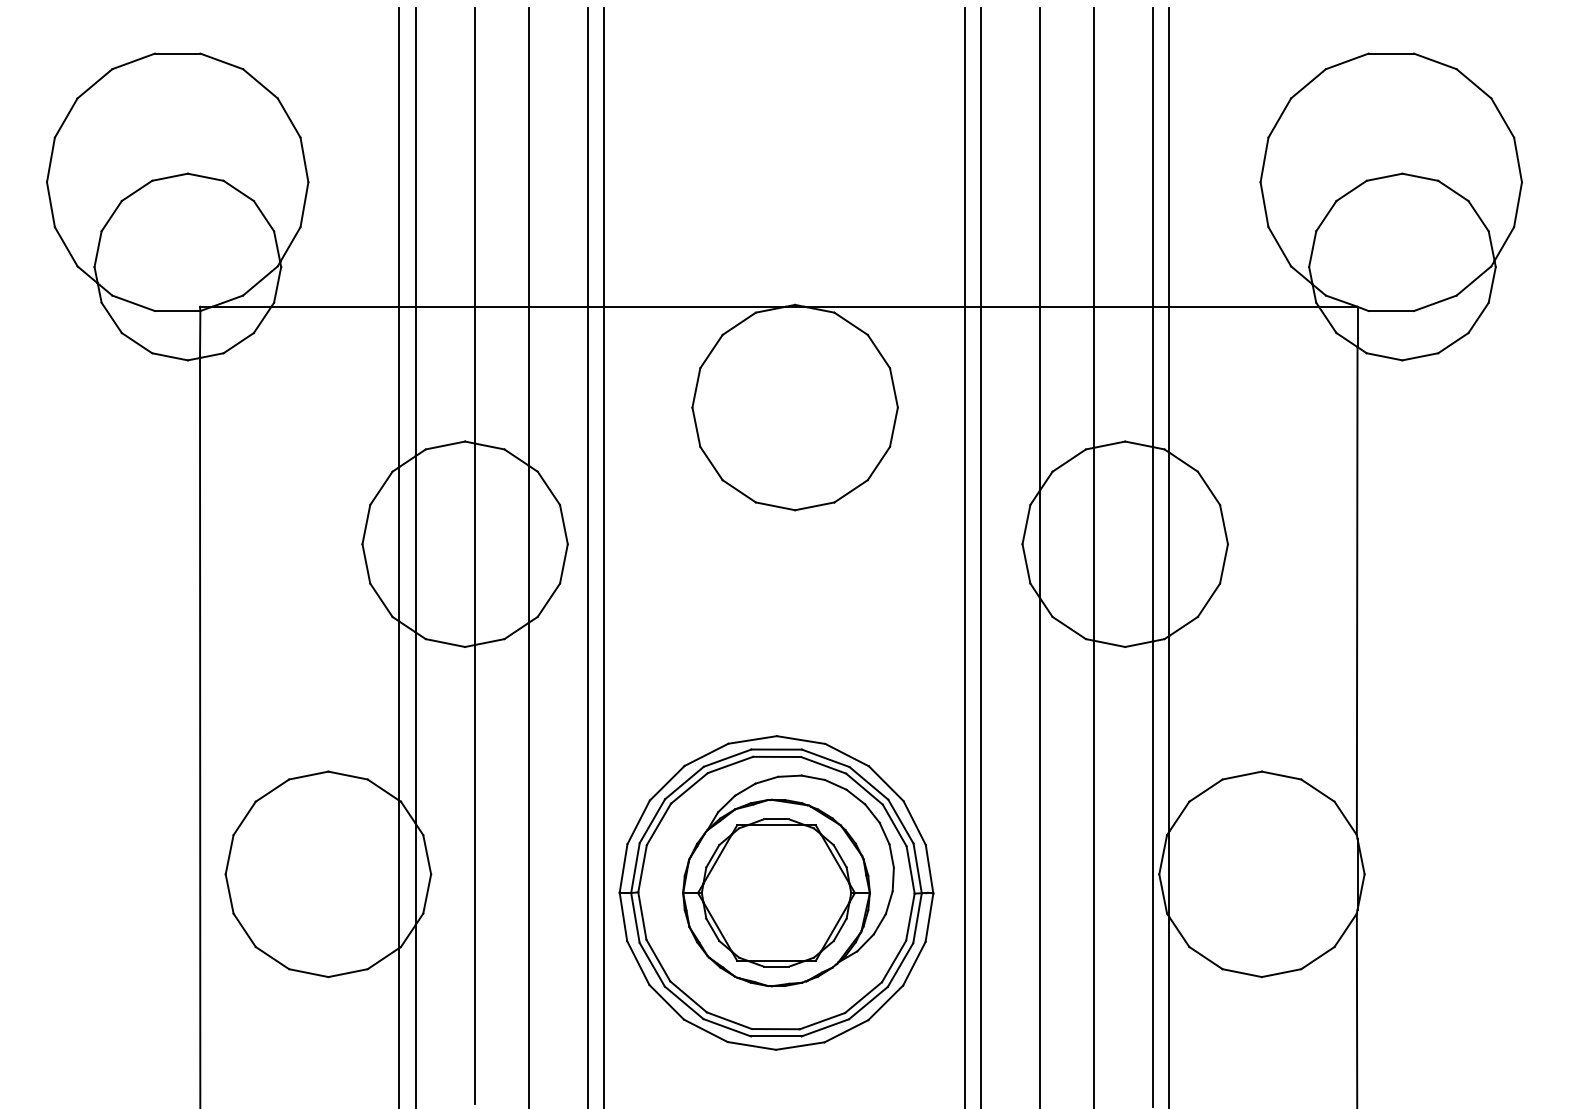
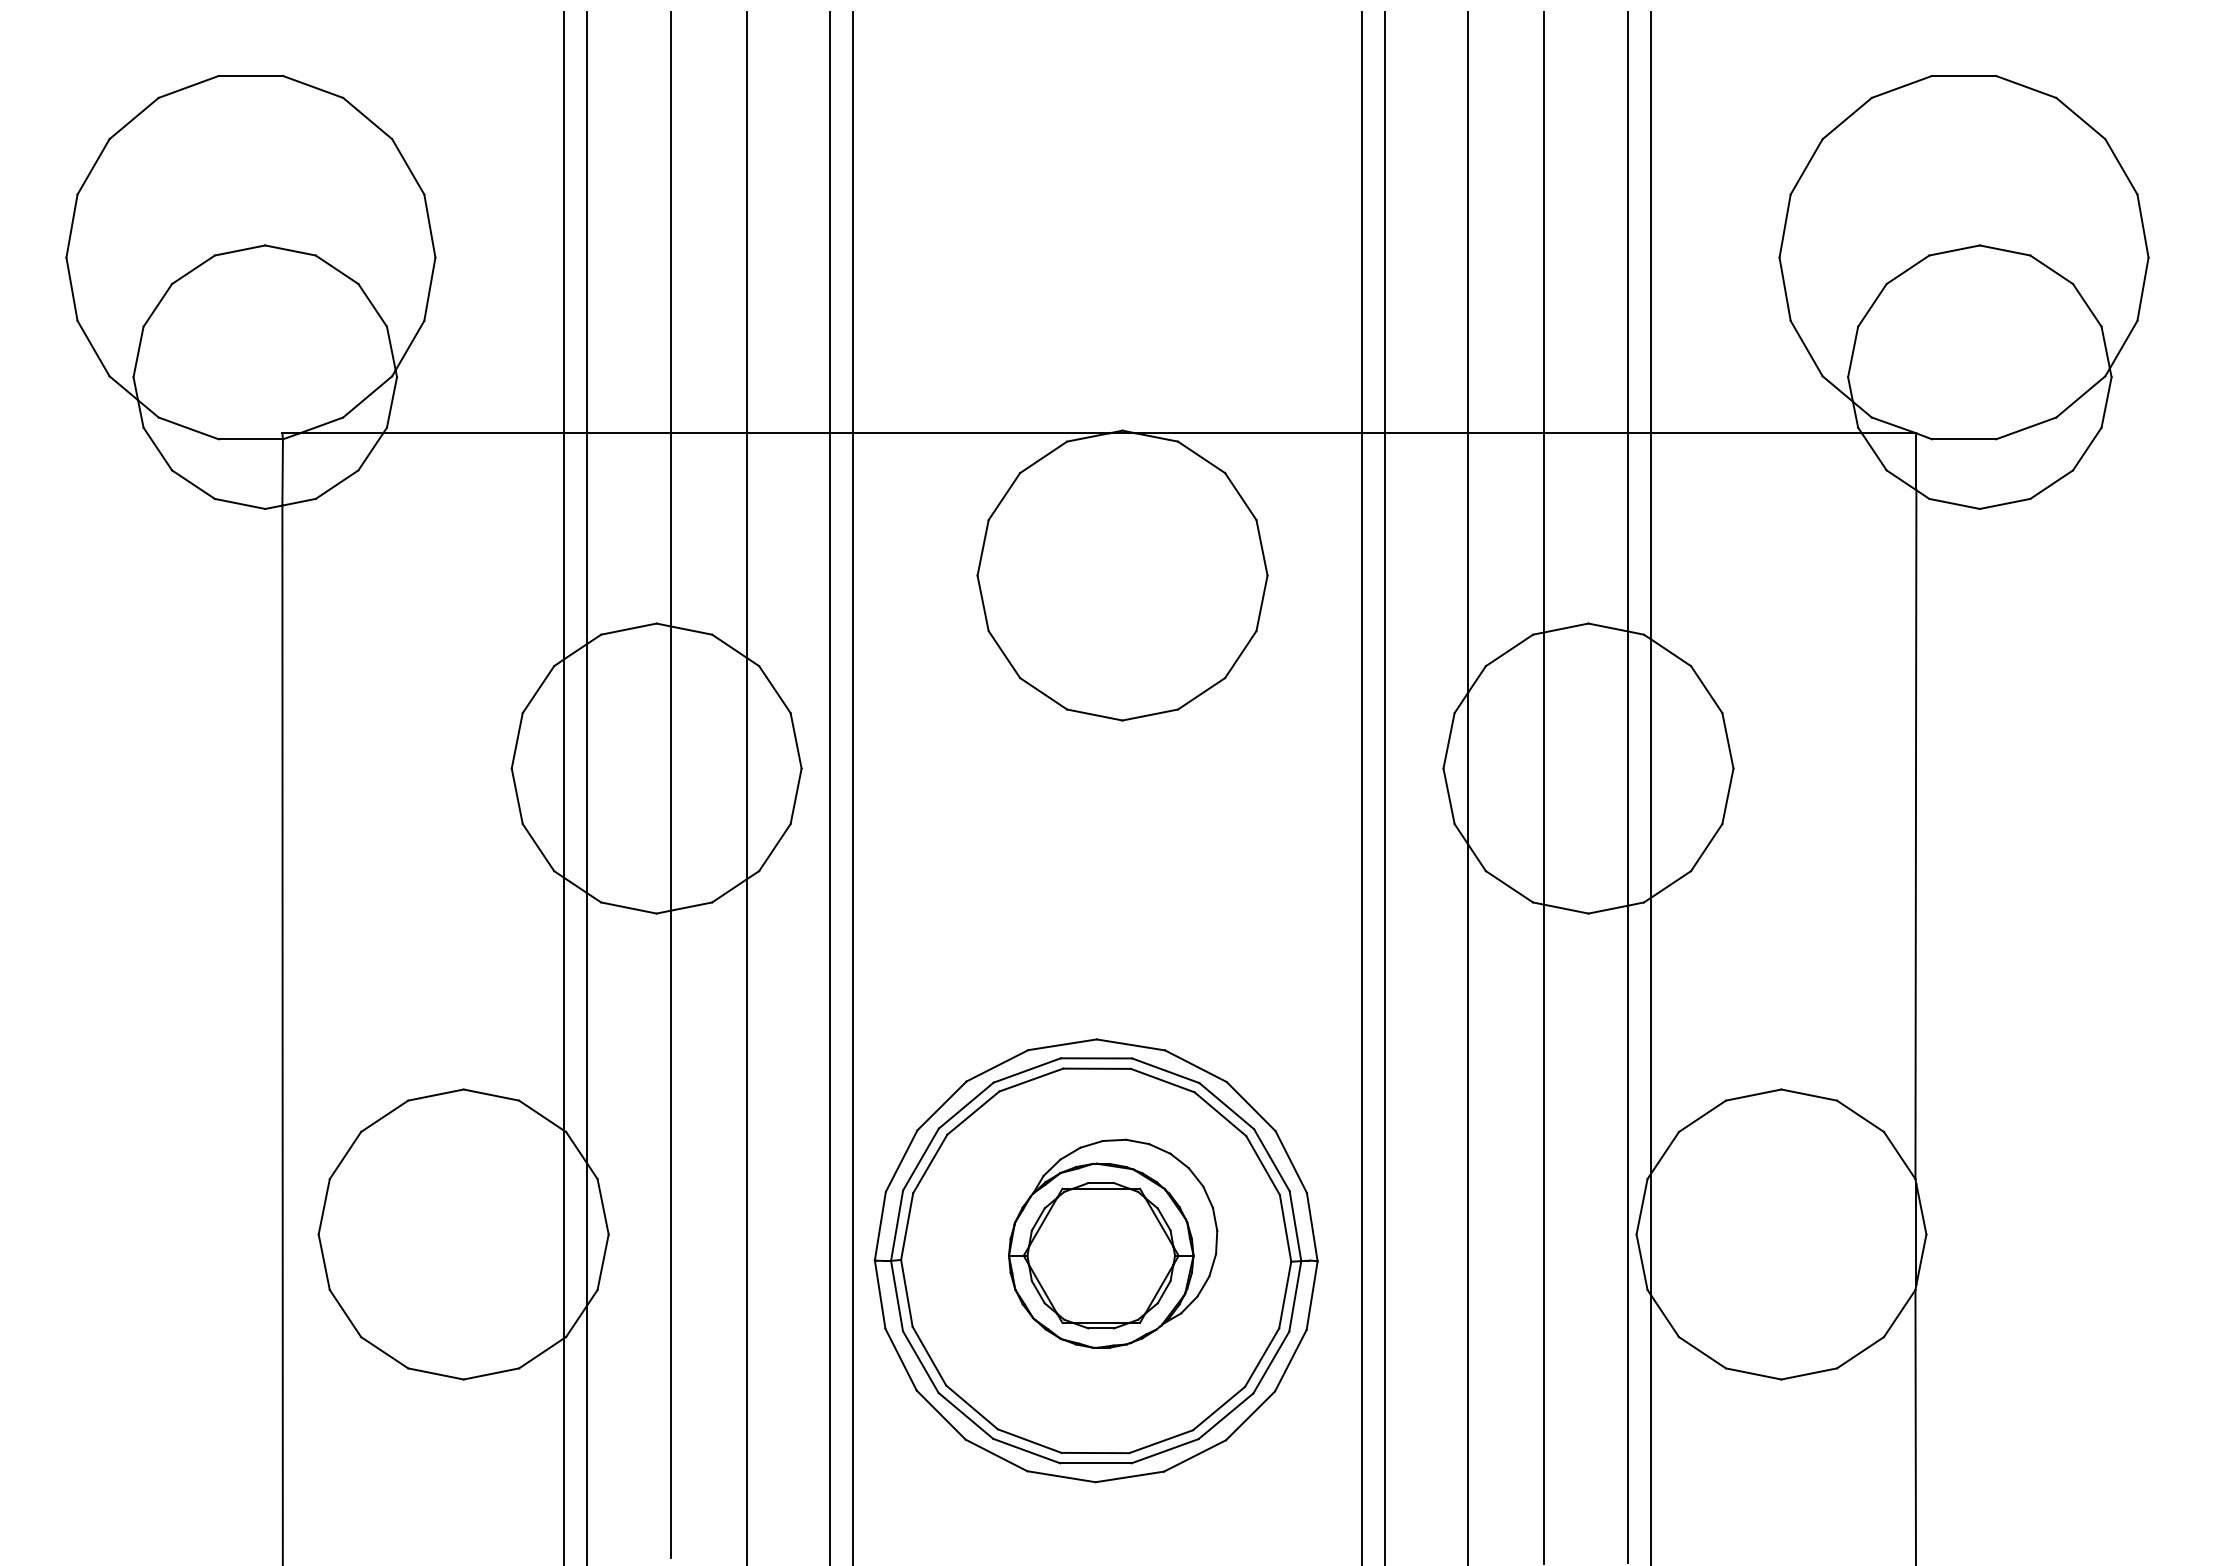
part: (788, 880) -> (1112, 1243), size x0.7

